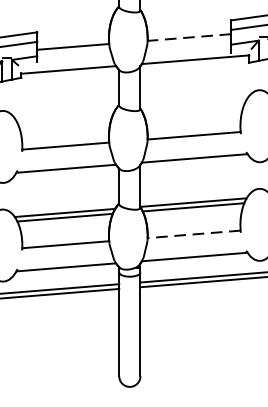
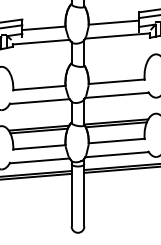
line: (188, 37) -> (113, 22), dashed -> solid
line: (193, 235) -> (116, 141), dashed -> solid

